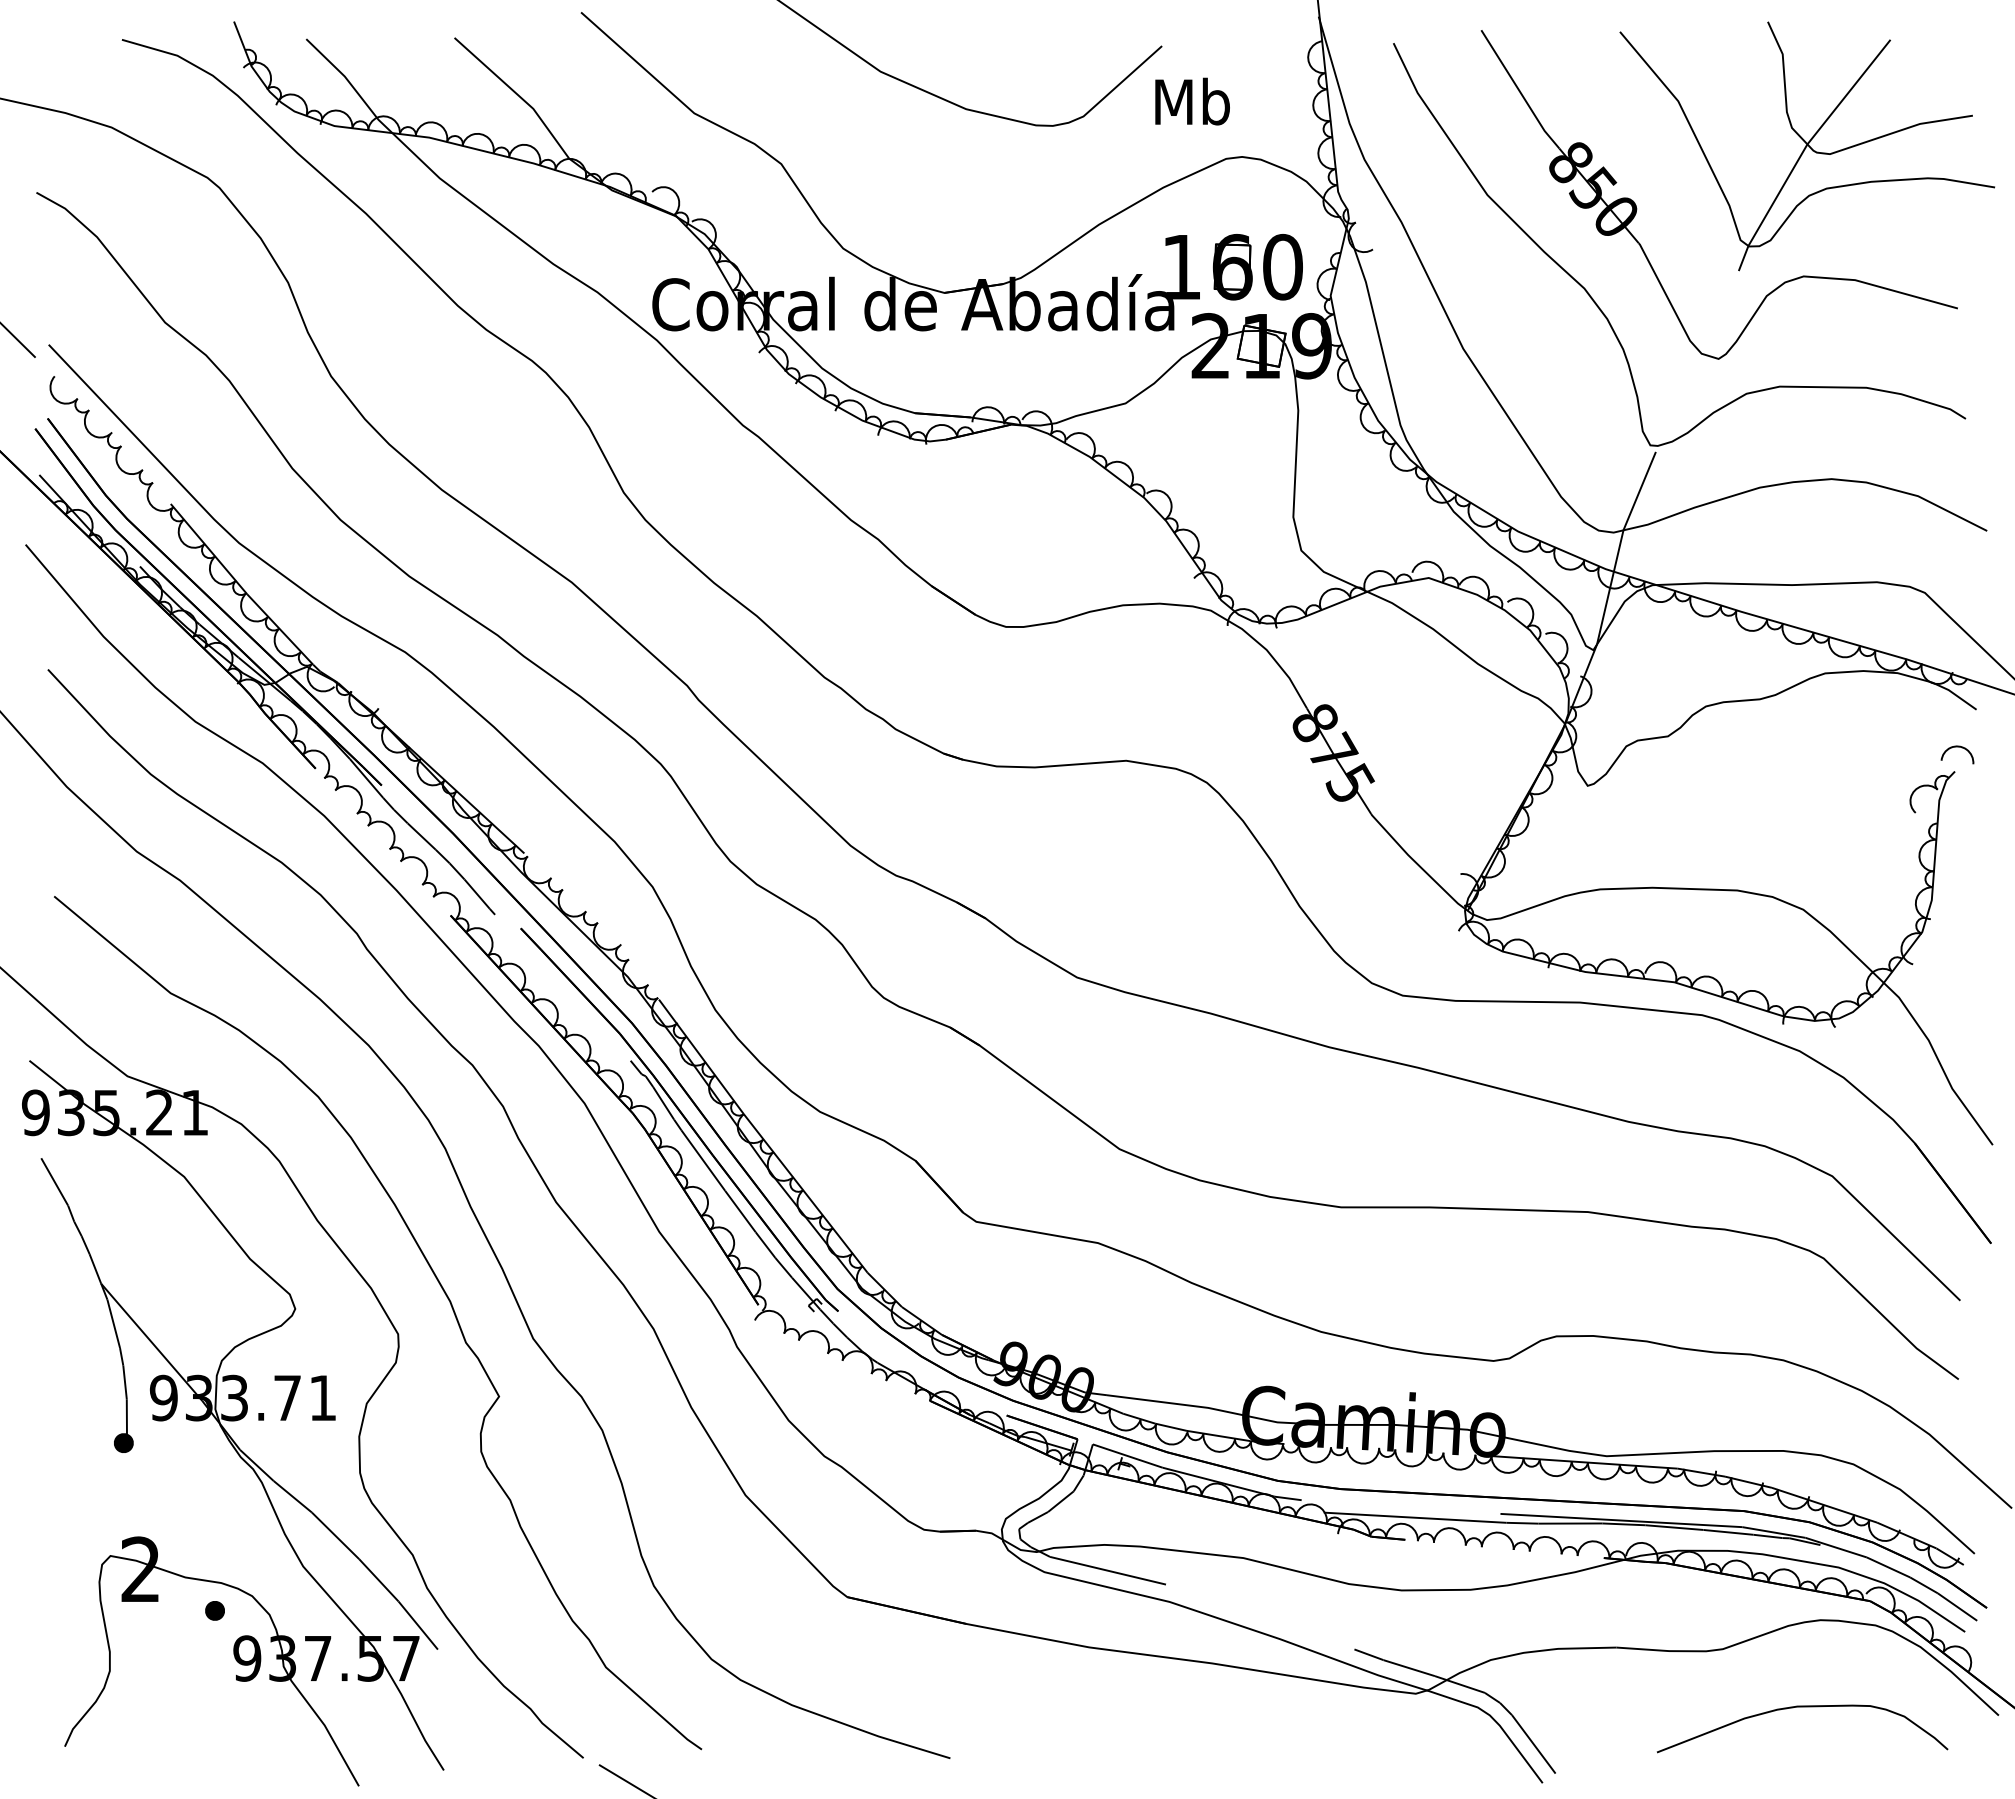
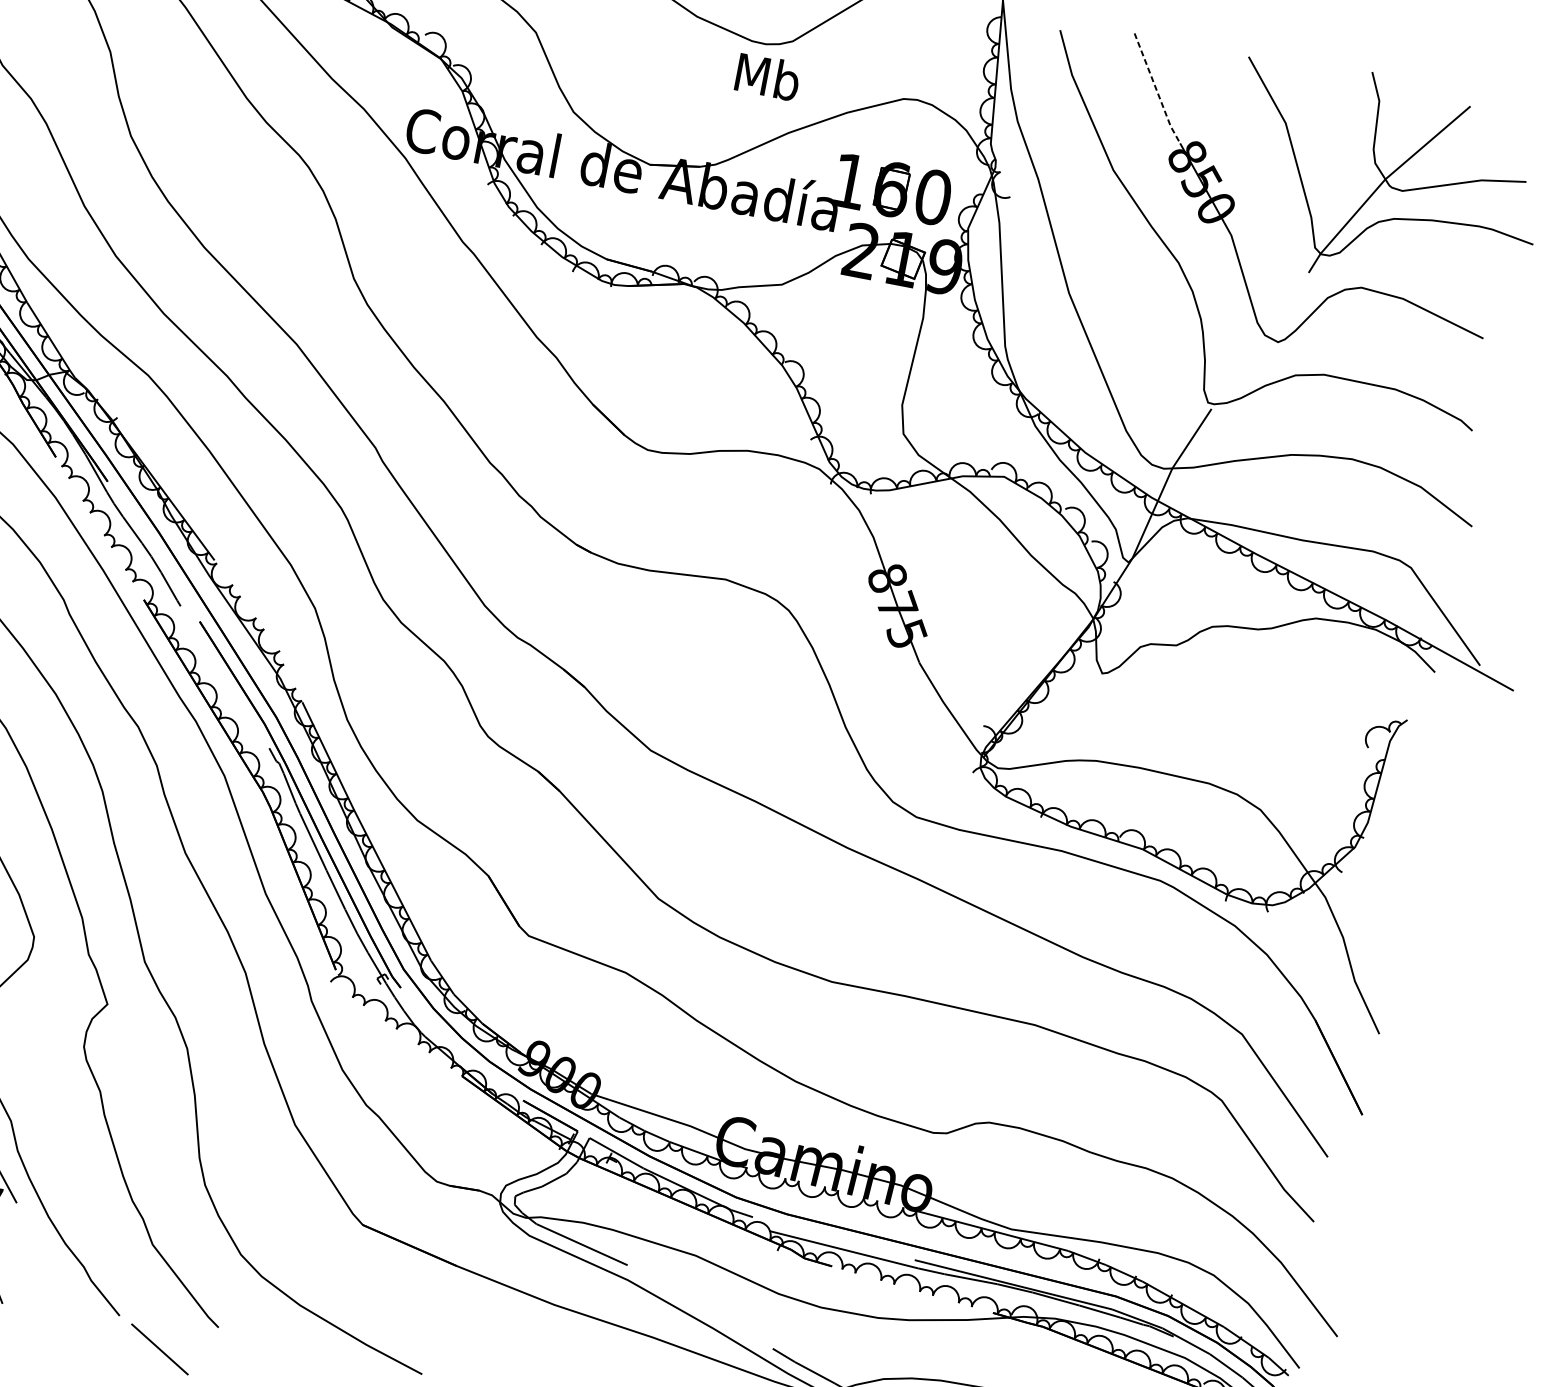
line: (1519, 91) -> (1156, 90), solid -> dashed
text: (1192, 101) -> (768, 76), moved
arc: (1957, 747) -> (1413, 700), removed

